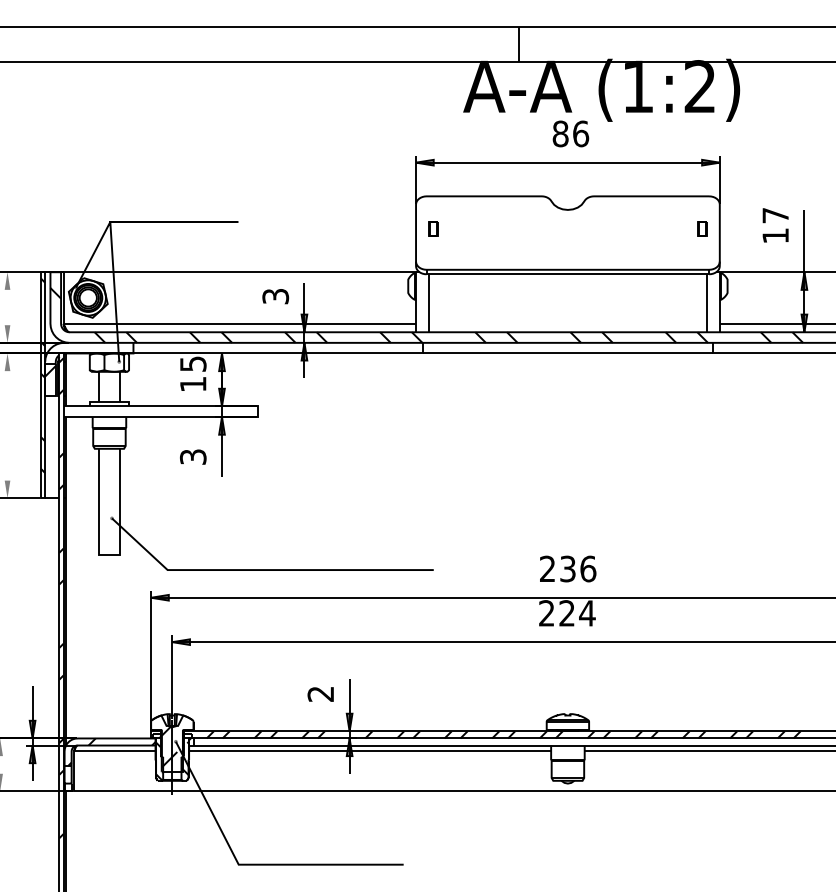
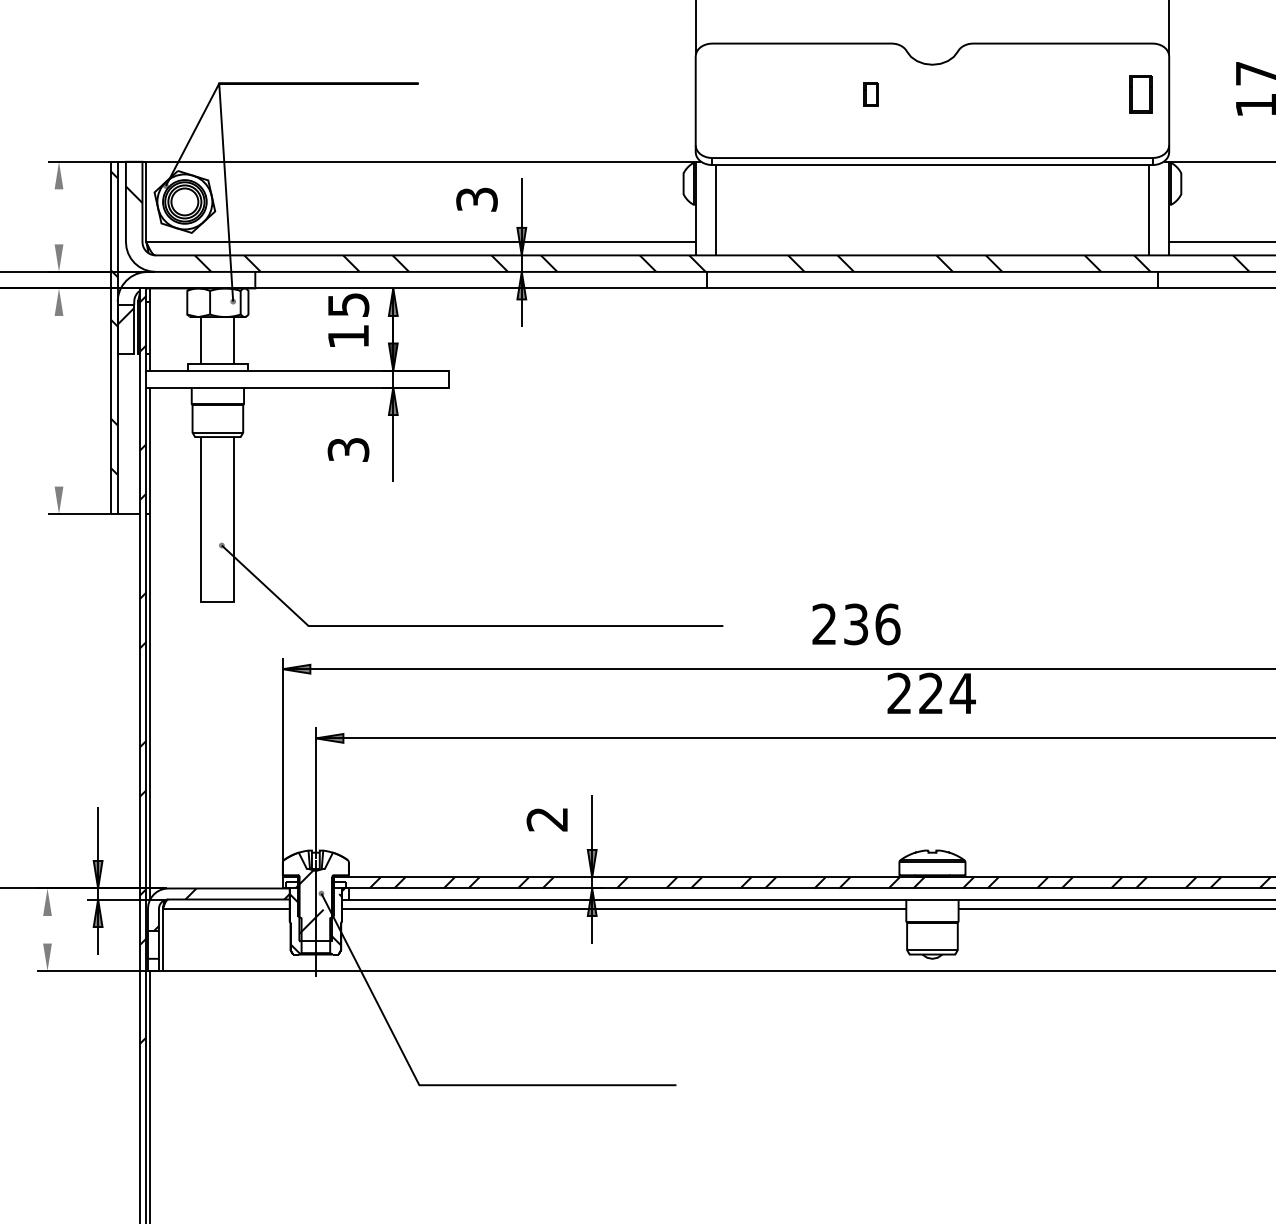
part: (433, 228) -> (871, 93), moved
part: (702, 228) -> (1142, 93), size x1.6
text: (568, 568) -> (856, 623), moved

